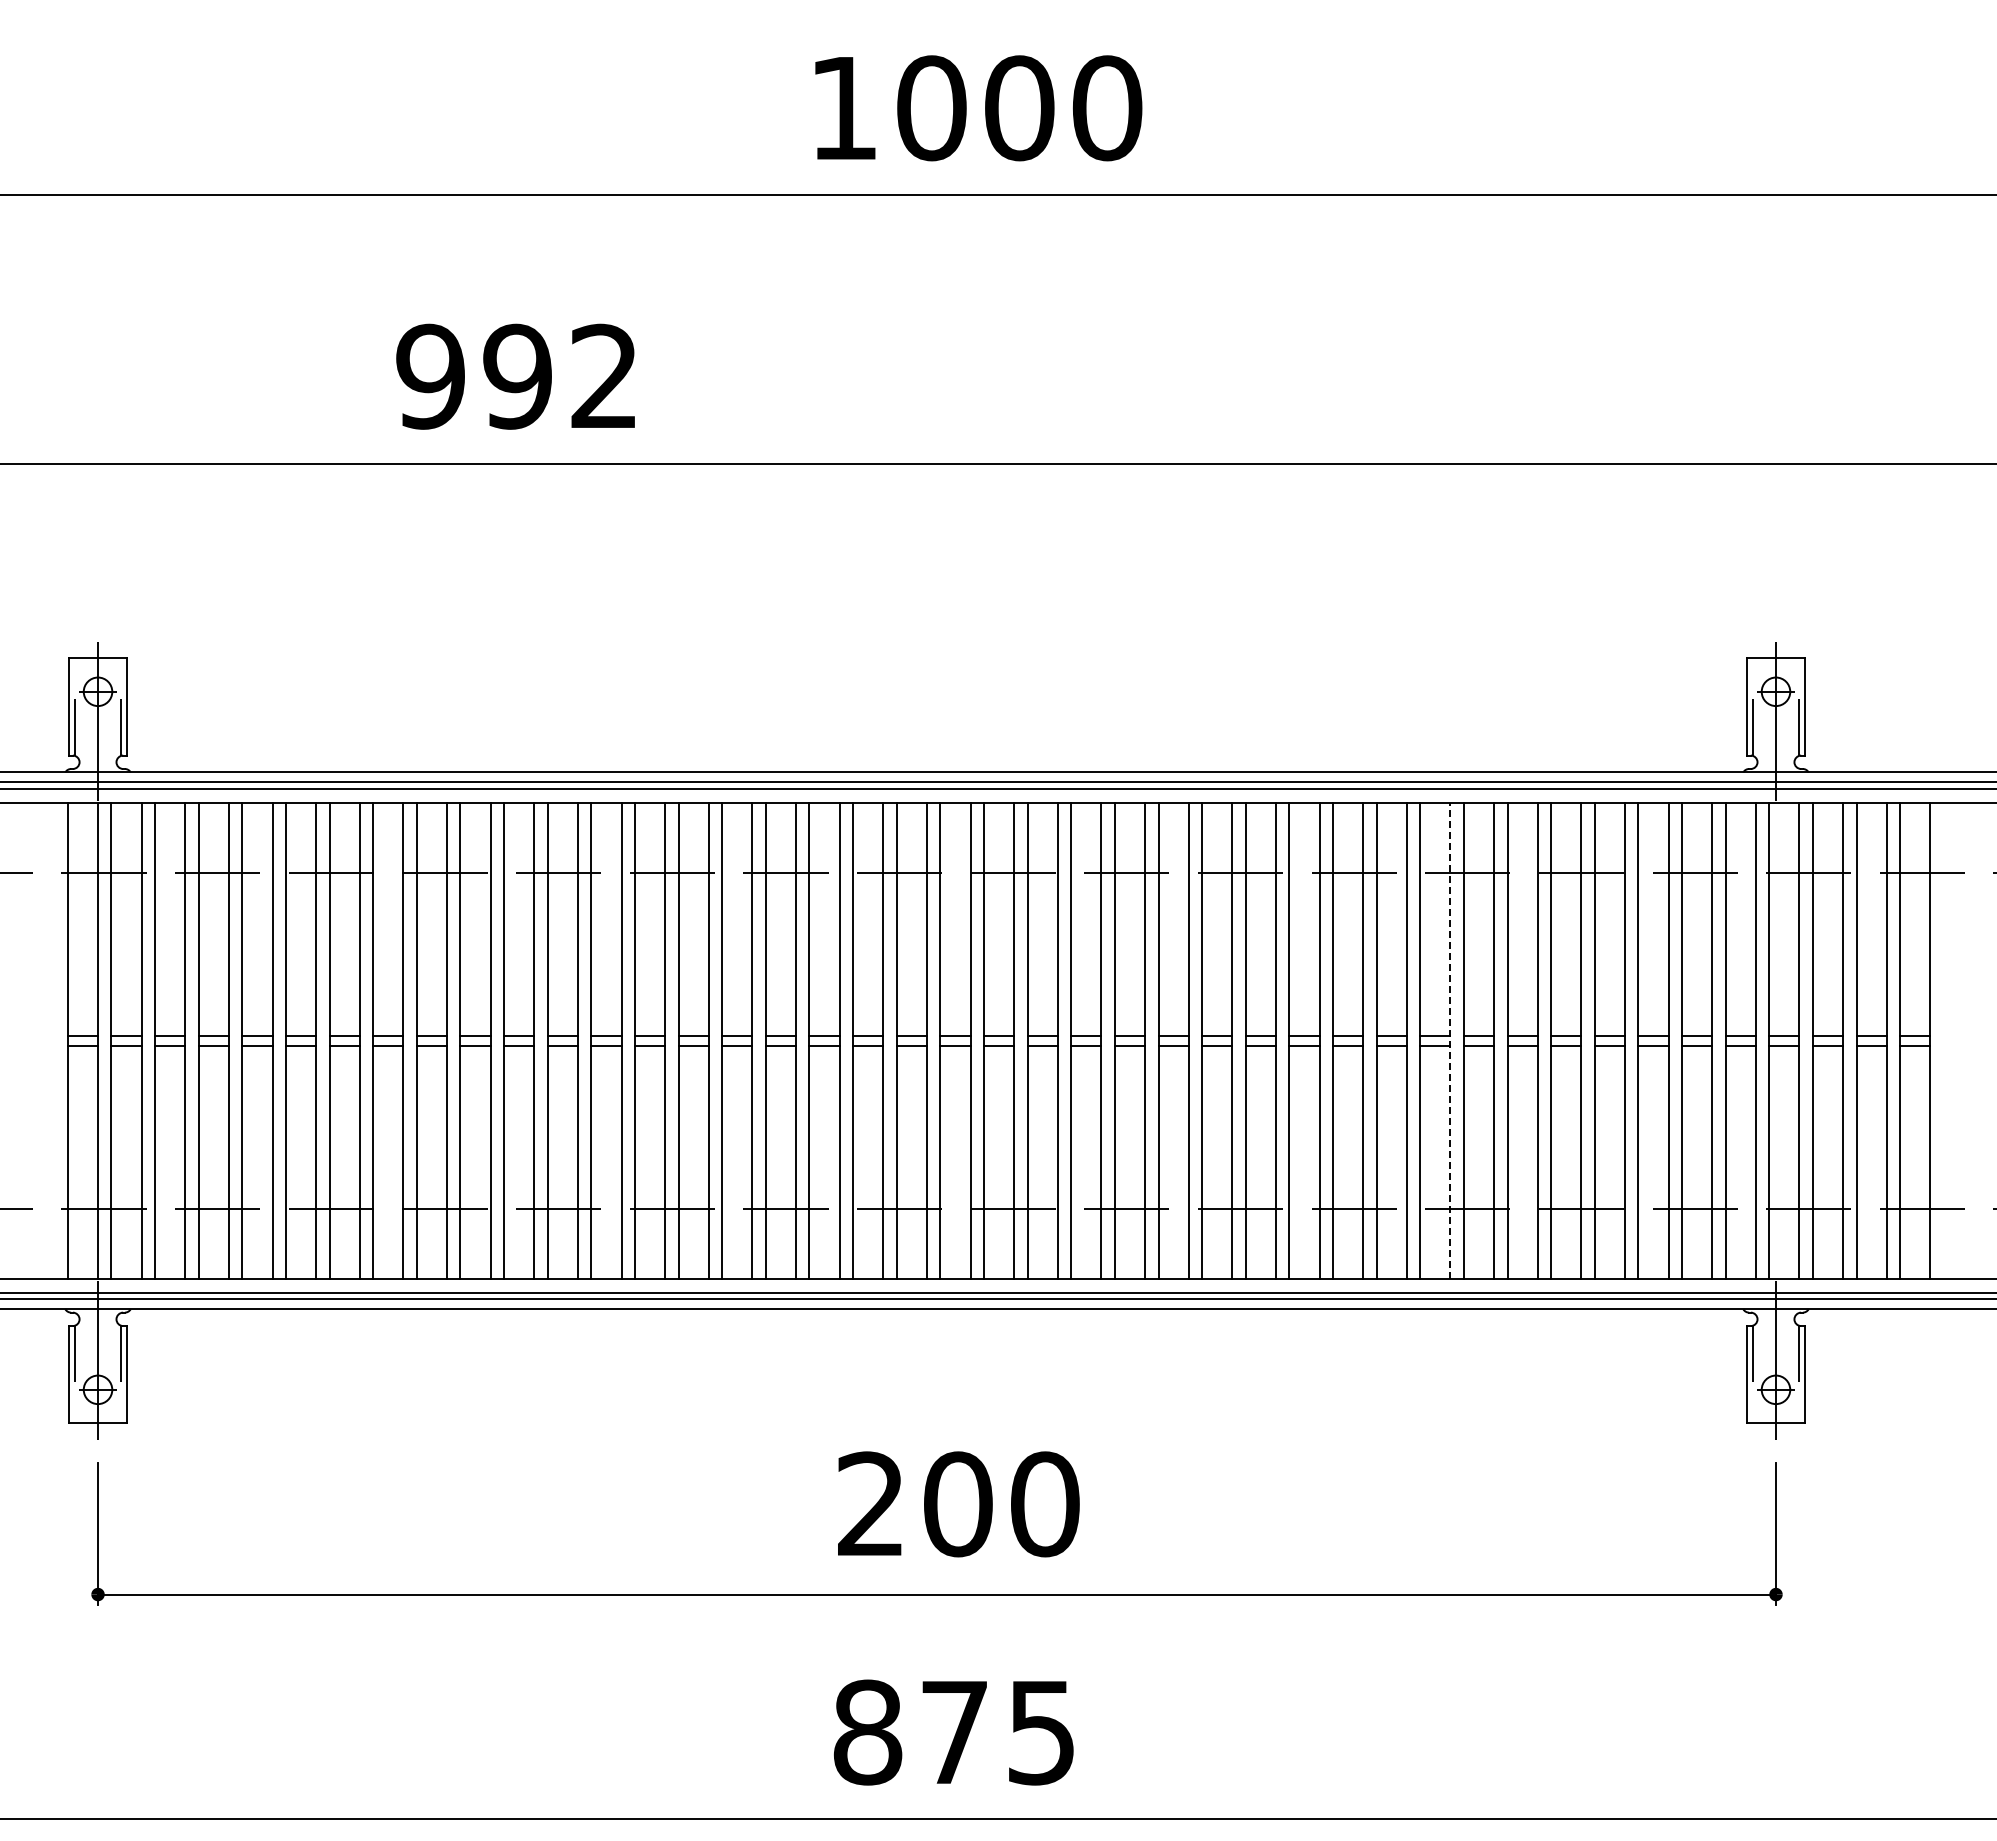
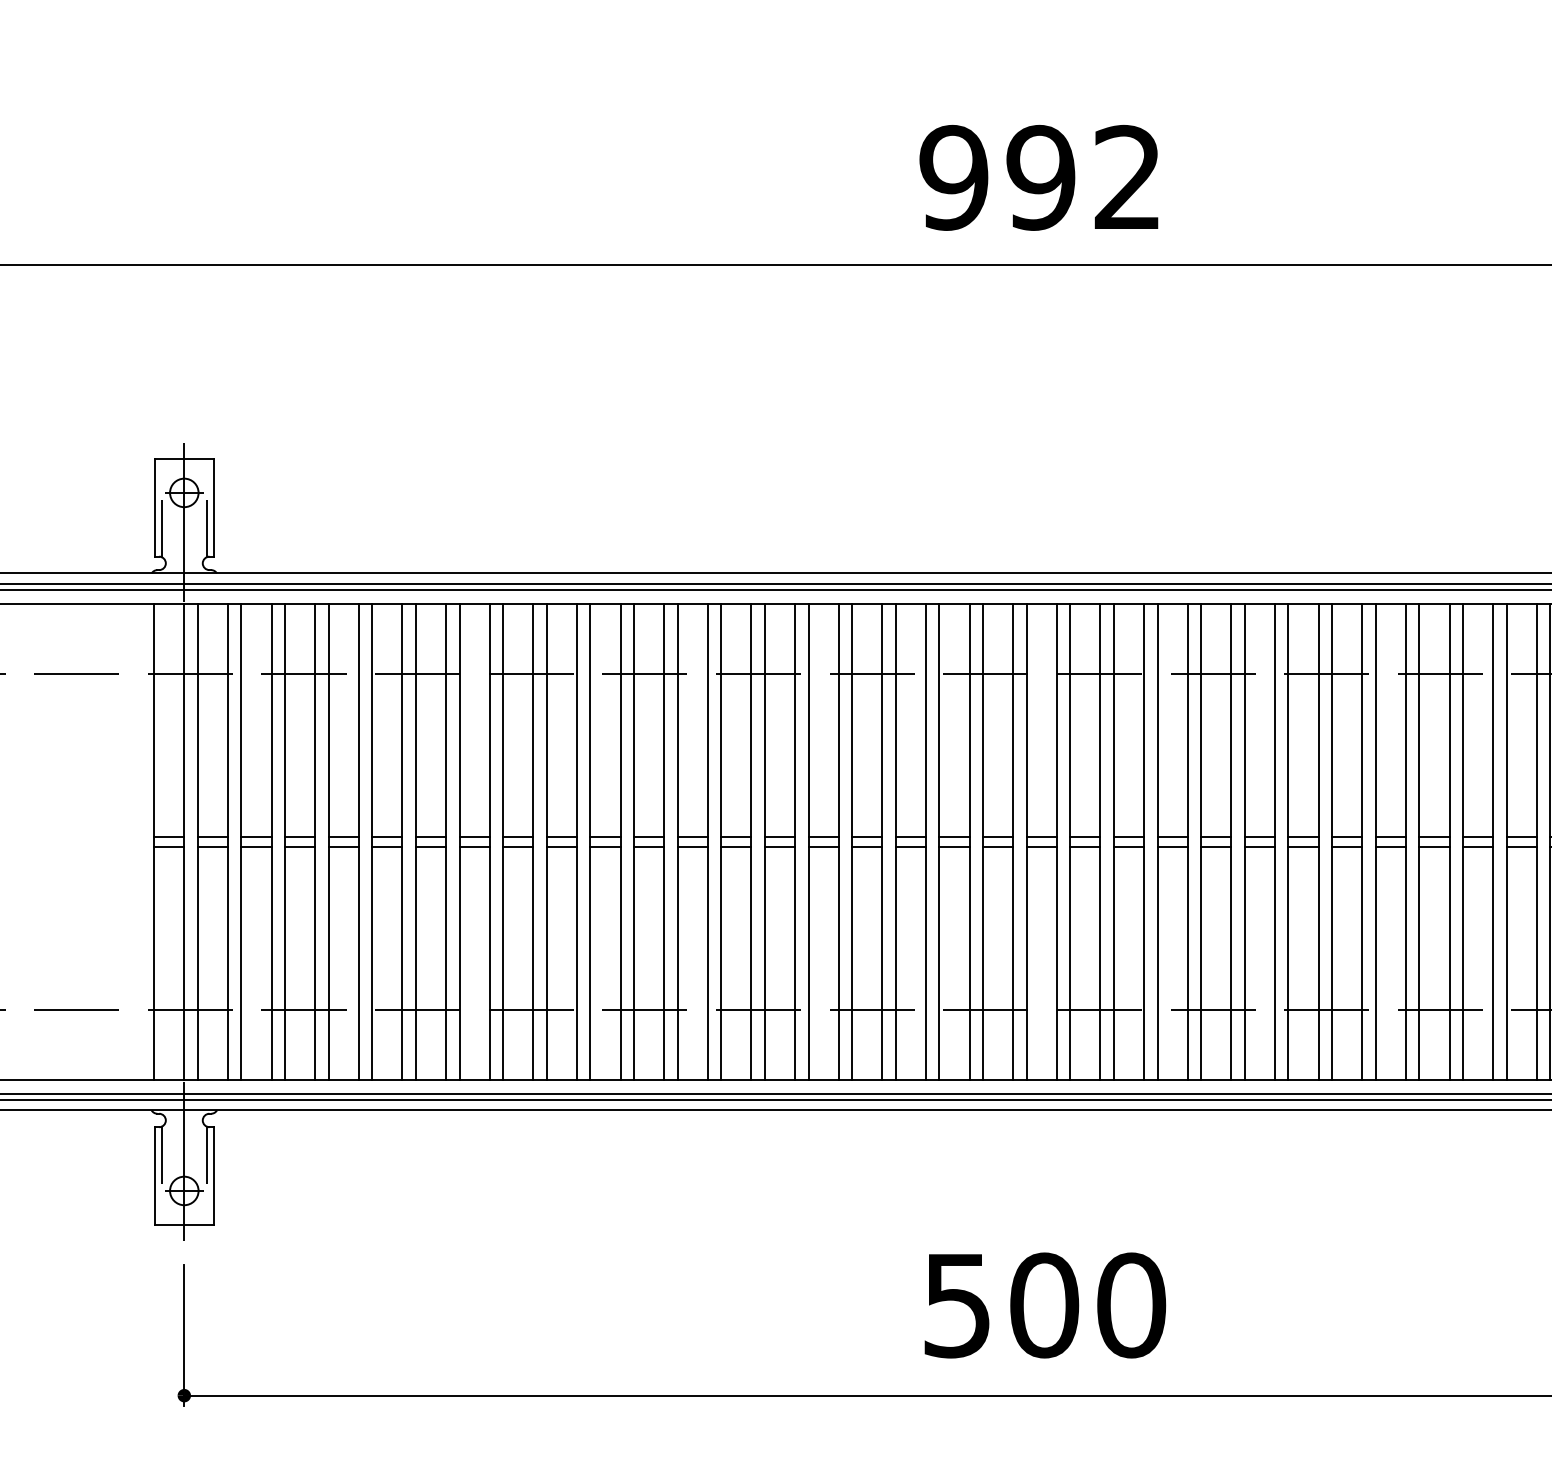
text: (515, 376) -> (1038, 177), moved
line: (1450, 1040) -> (1536, 841), dashed -> solid
text: (870, 1504) -> (956, 1305), 200 -> 500

